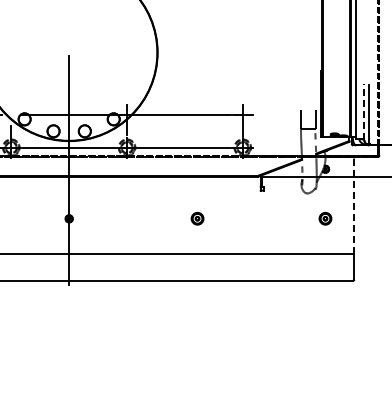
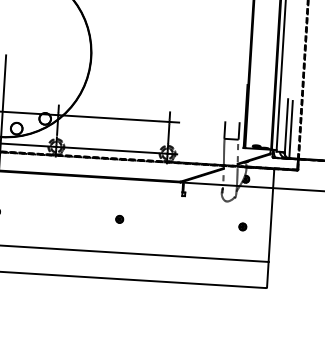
line: (364, 111) -> (286, 126), dashed -> solid
line: (354, 206) -> (271, 216), dashed -> solid
part: (196, 218) -> (118, 219), size x0.62
part: (325, 218) -> (242, 226), size x0.62

